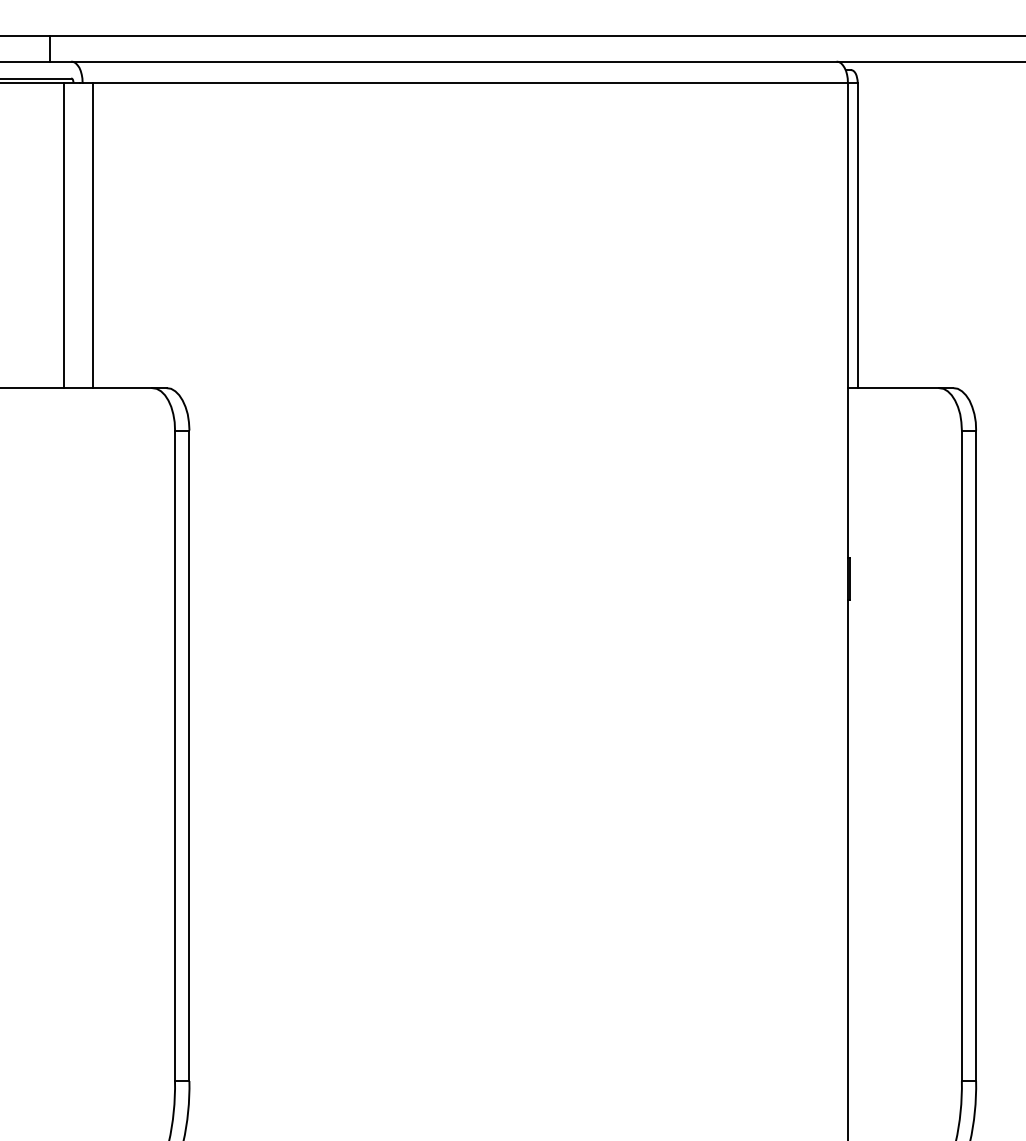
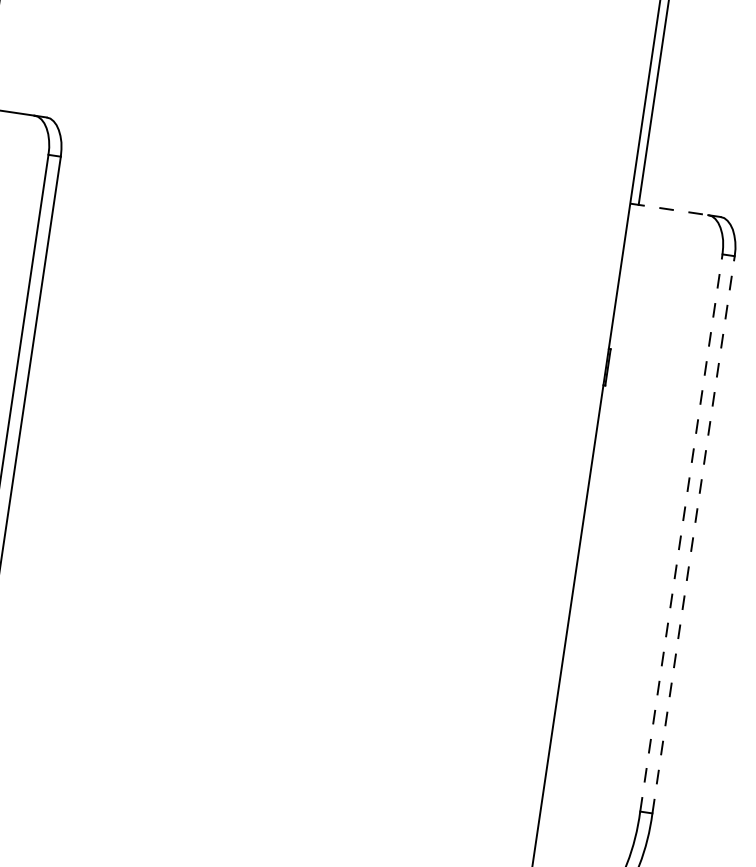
line: (893, 388) -> (669, 209), solid -> dashed
line: (961, 755) -> (681, 532), solid -> dashed
line: (976, 755) -> (693, 534), solid -> dashed

